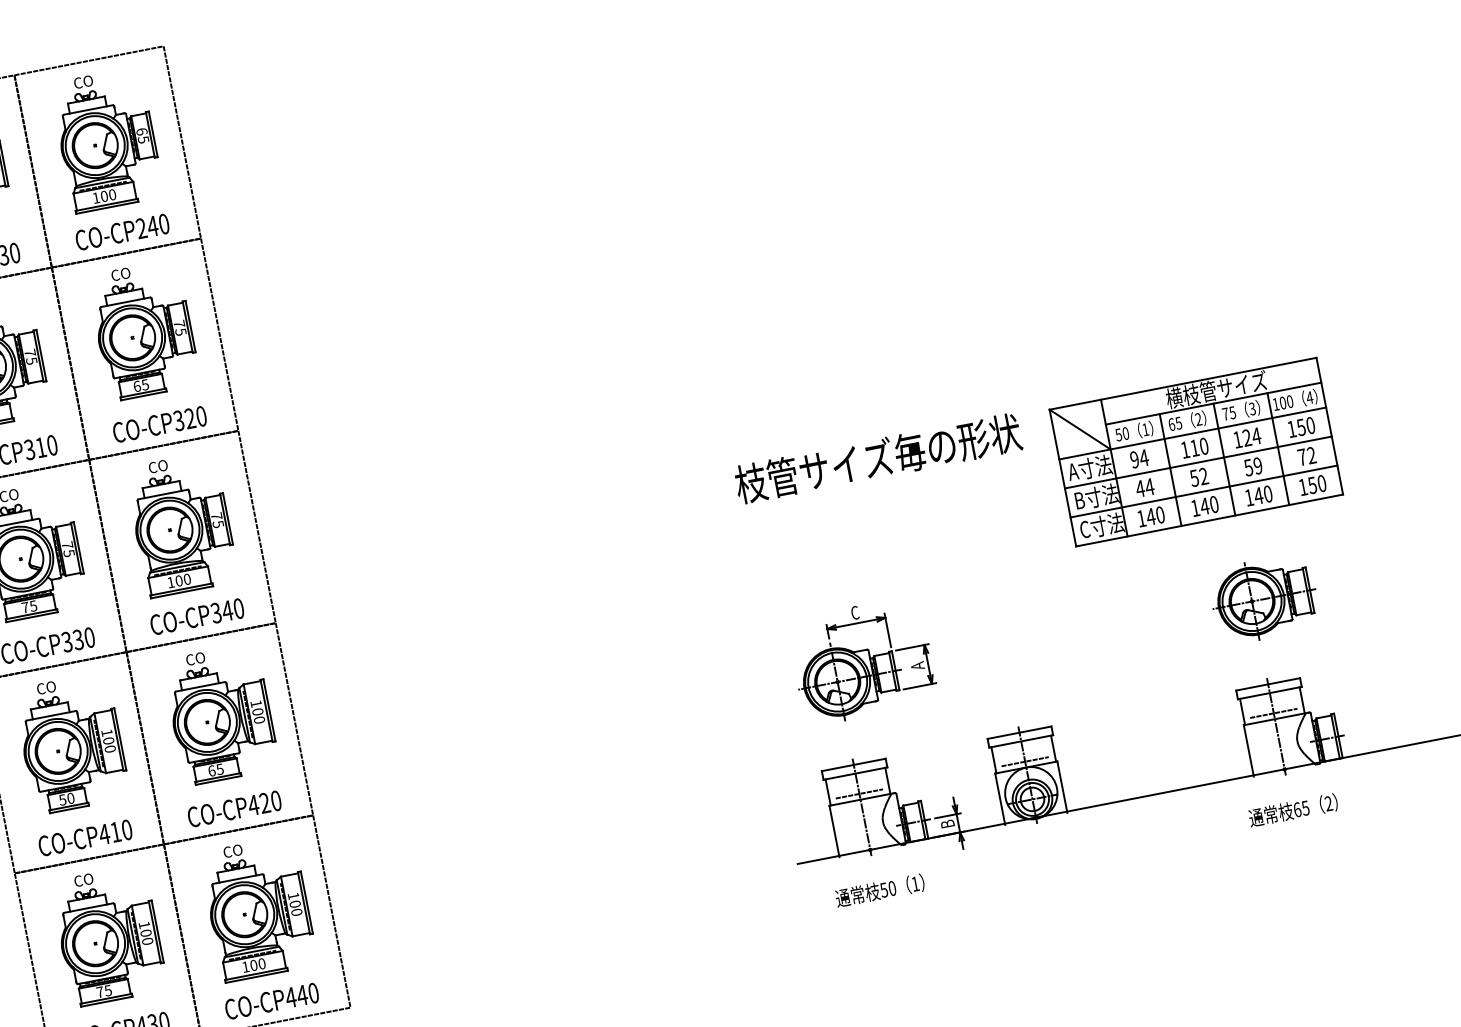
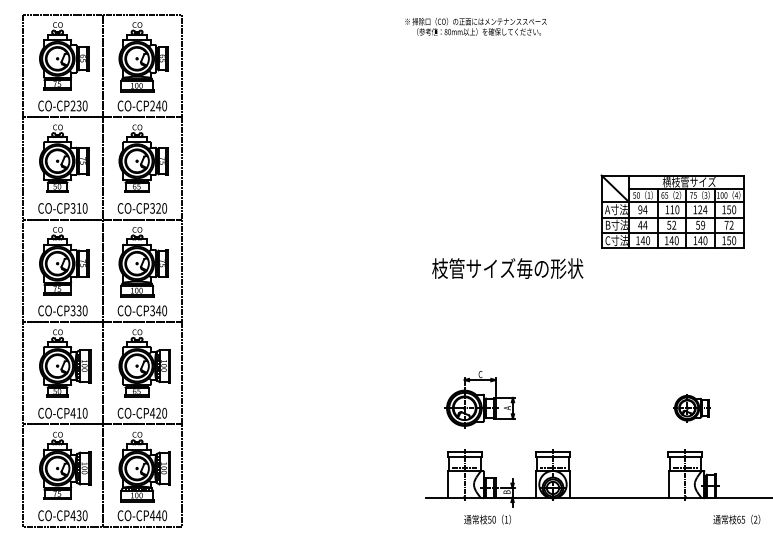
part: (1195, 451) -> (672, 211), moved
text: (877, 458) -> (507, 268), moved
part: (1263, 597) -> (691, 407), size x0.7
text: (1292, 810) -> (736, 519), moved
text: (879, 890) -> (487, 519), moved

